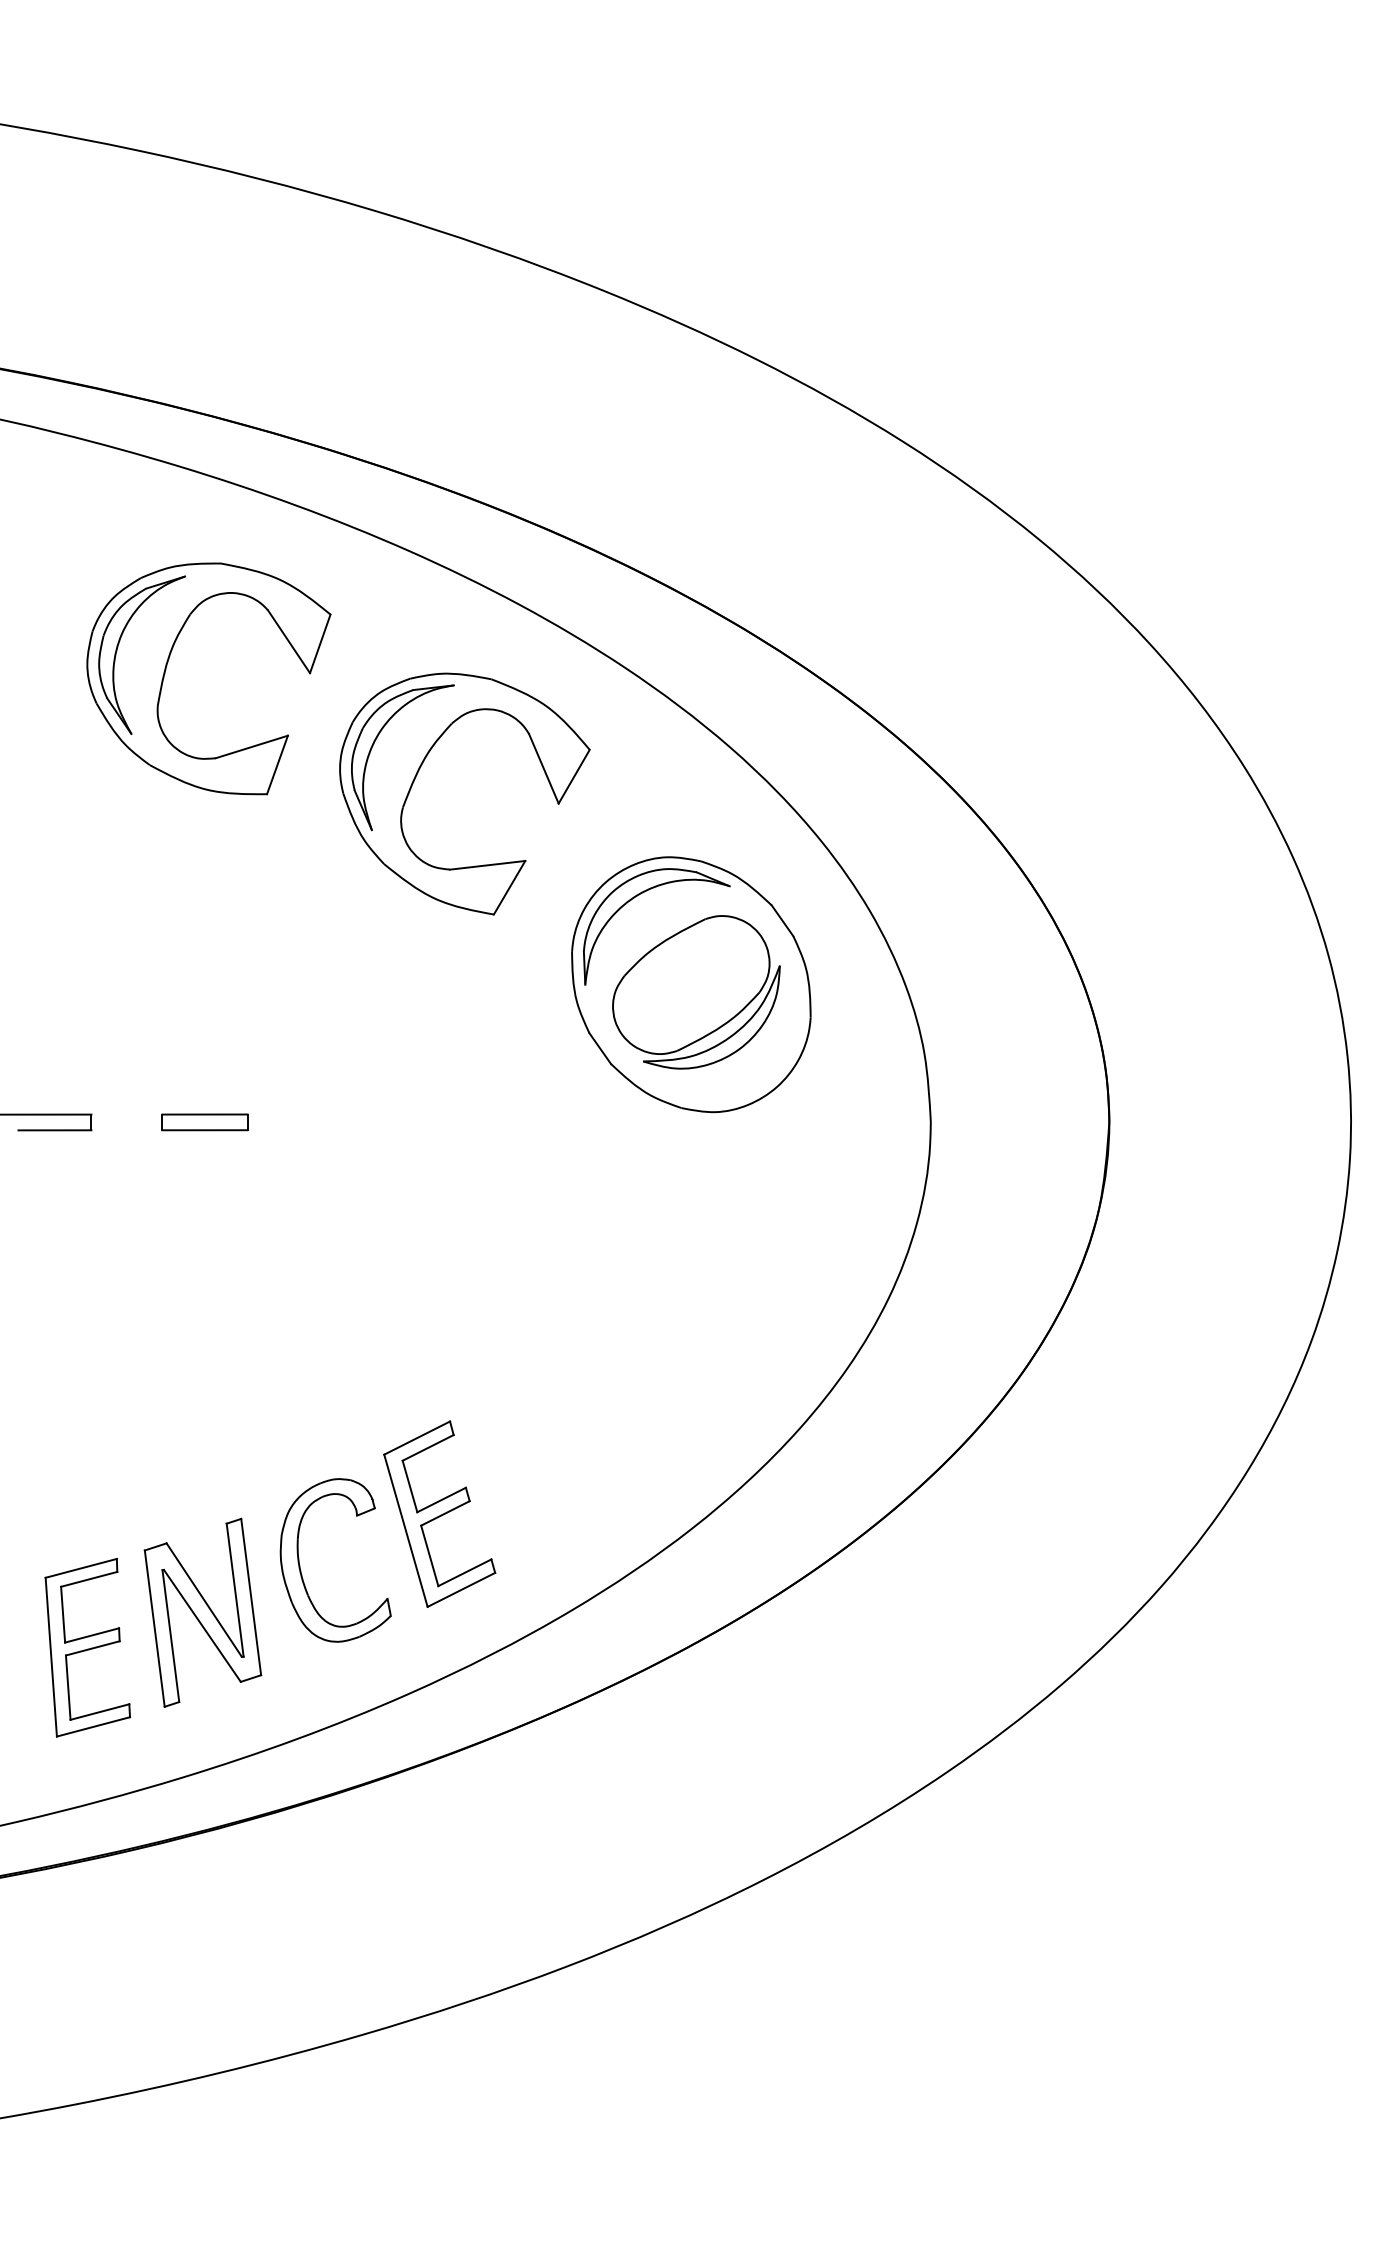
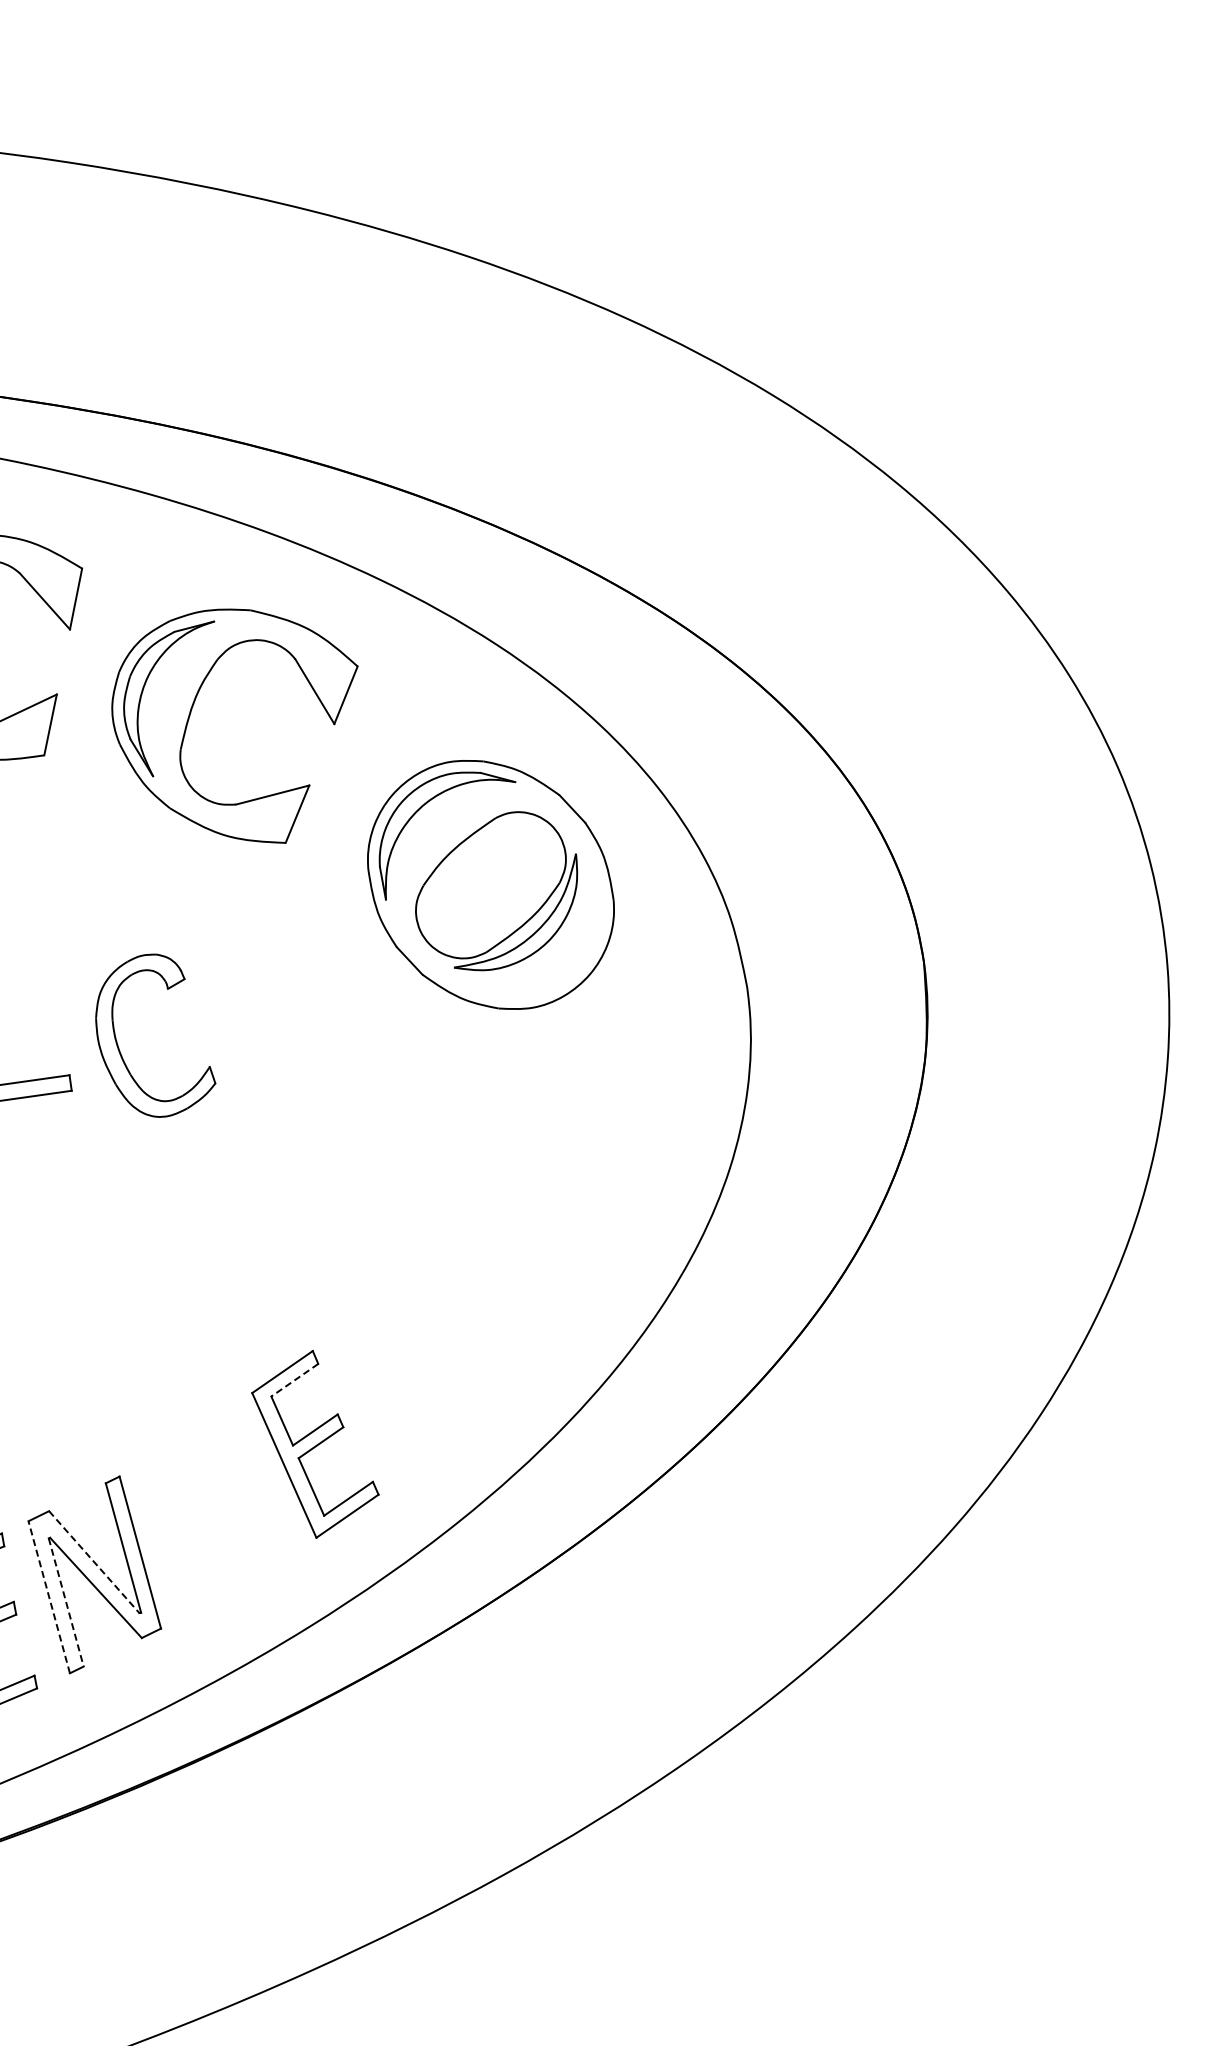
line: (428, 1447) -> (295, 1379), solid -> dashed
part: (300, 1565) -> (118, 1046), moved
line: (204, 1600) -> (94, 1562), solid -> dashed
line: (154, 1628) -> (48, 1597), solid -> dashed
line: (170, 1636) -> (65, 1602), solid -> dashed

